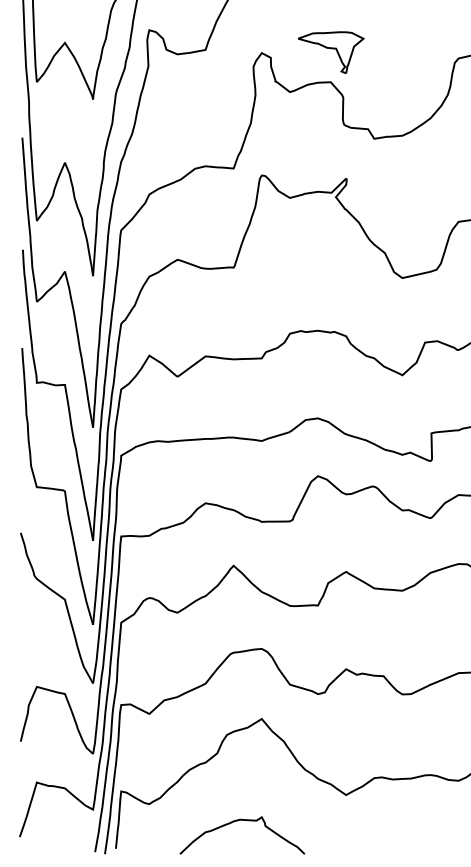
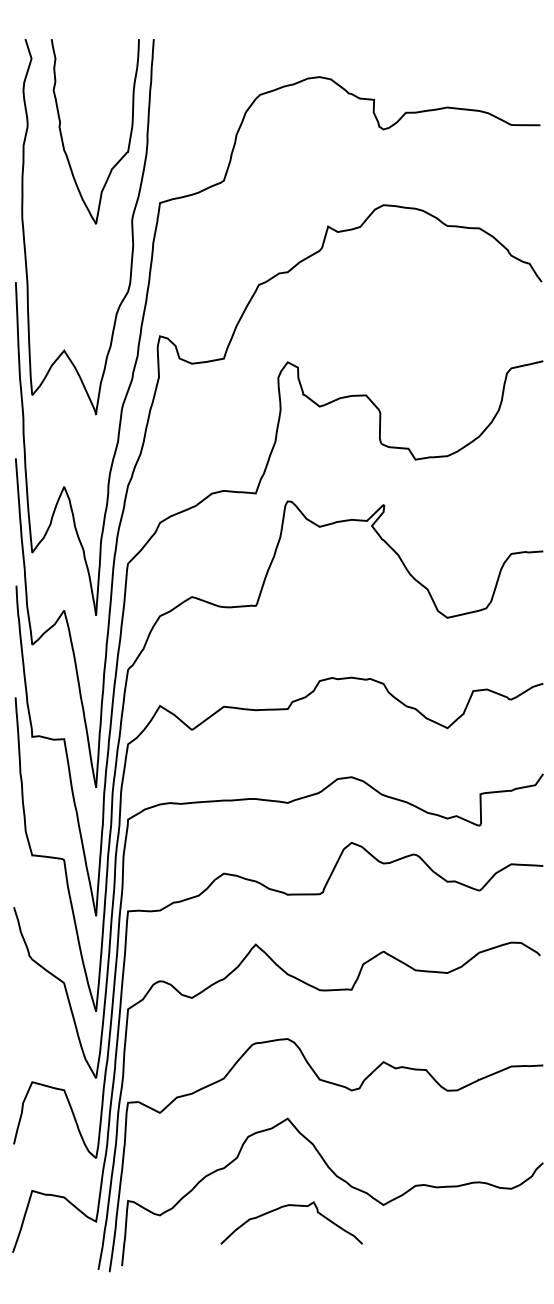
part: (331, 52) -> (366, 361), removed
curve: (242, 820) -> (291, 1206), moved

